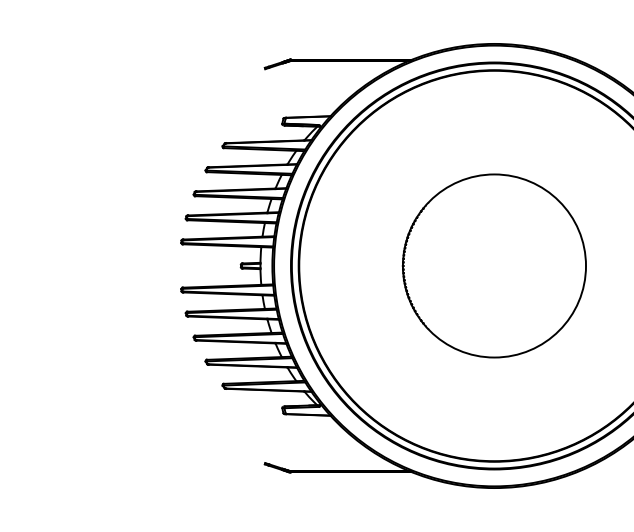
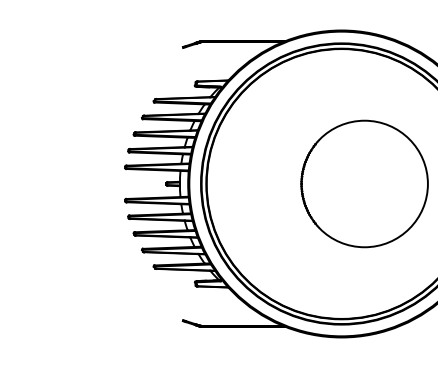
part: (494, 265) -> (364, 183), moved

